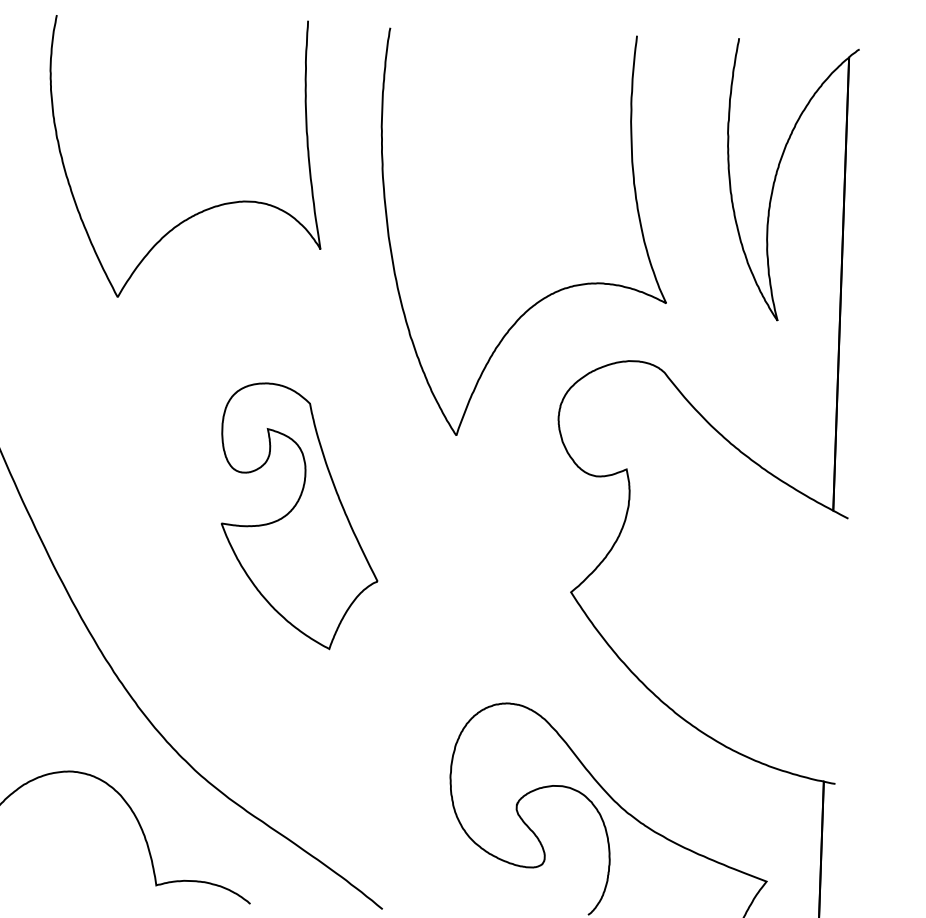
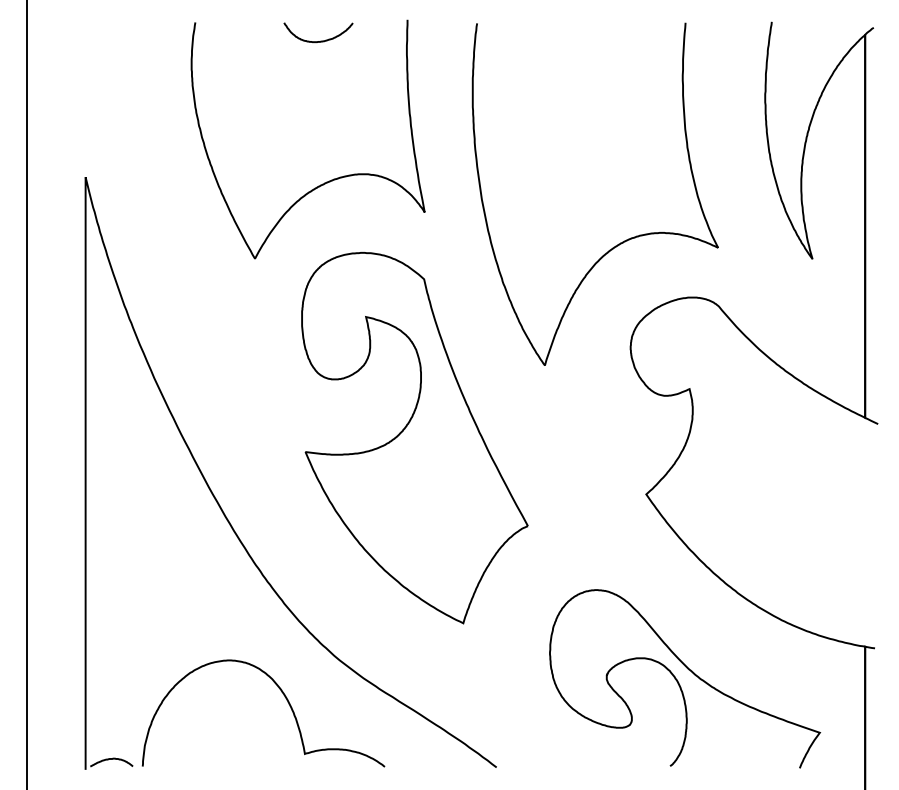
curve: (204, 41) -> (320, 40), added
part: (299, 516) -> (414, 438), size x1.67

